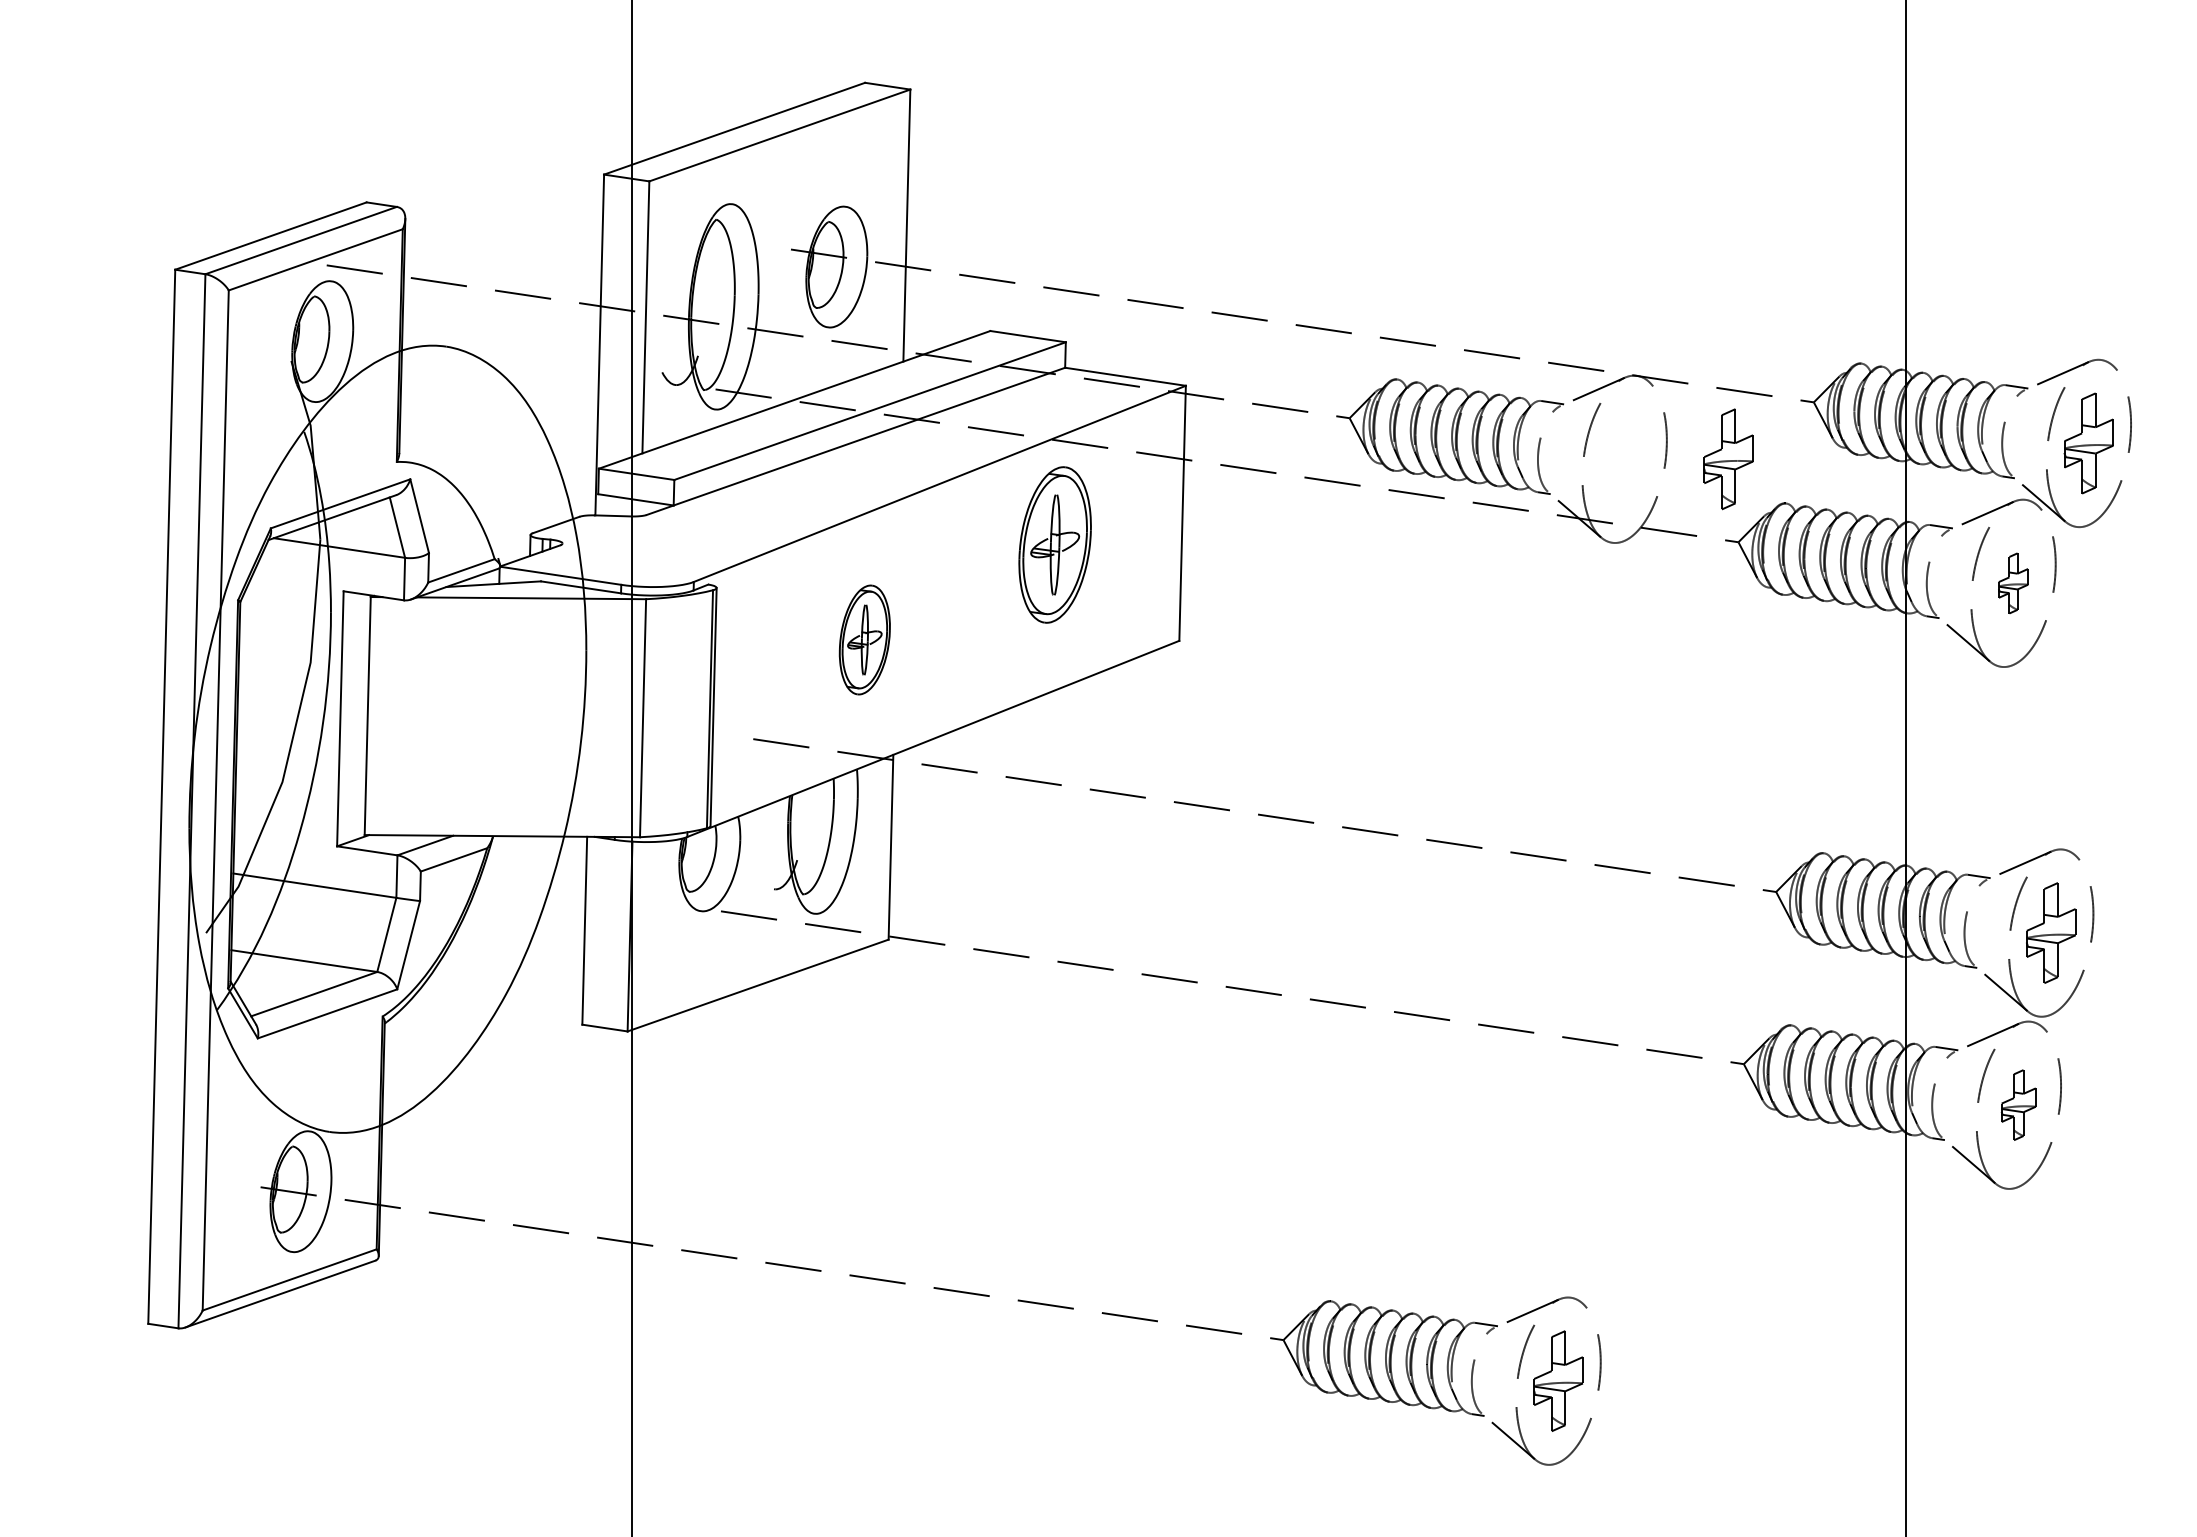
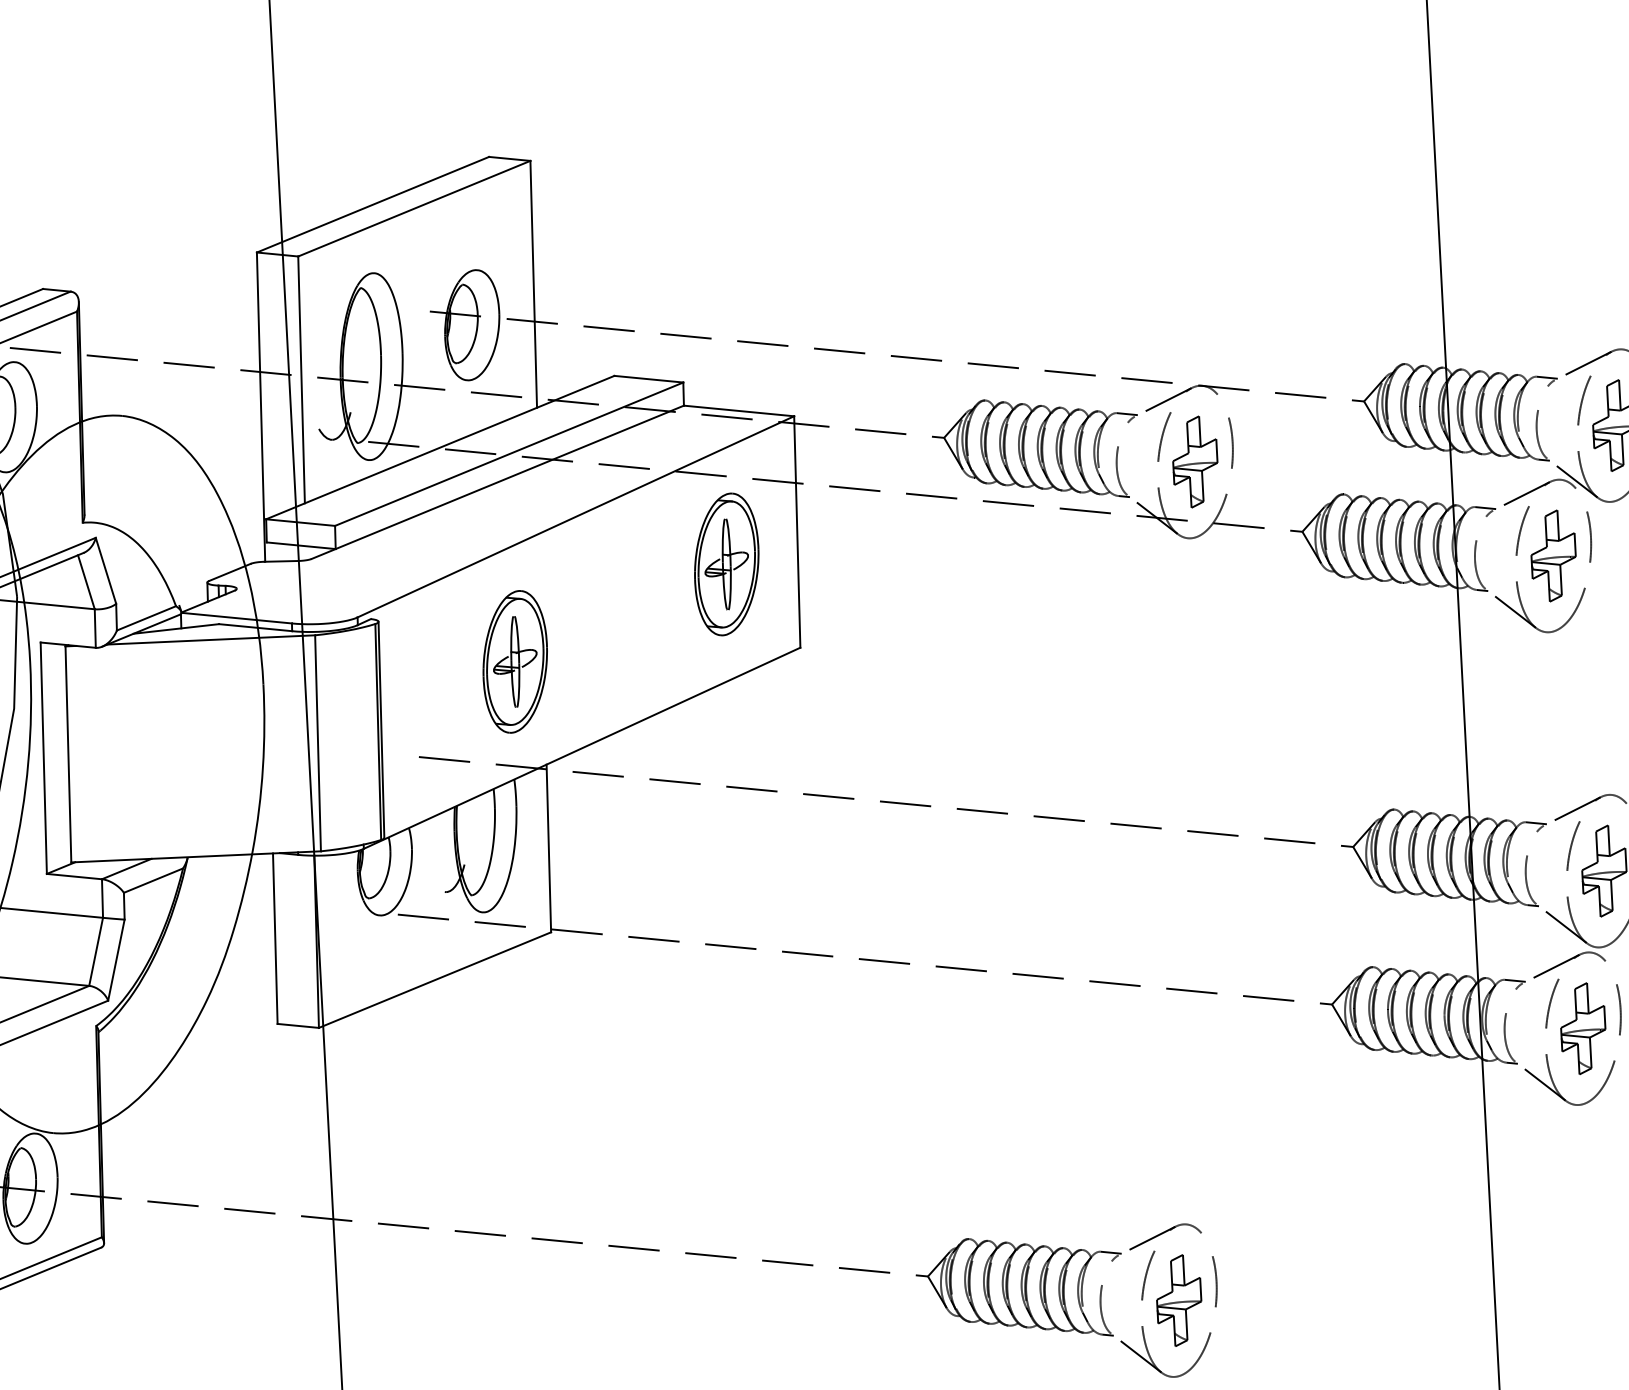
part: (1728, 459) -> (1195, 462), moved
part: (1054, 544) -> (726, 564), moved
part: (2013, 583) -> (1553, 556), size x1.67
part: (864, 639) -> (514, 661), size x1.43
part: (2018, 1104) -> (1582, 1028), size x1.43

